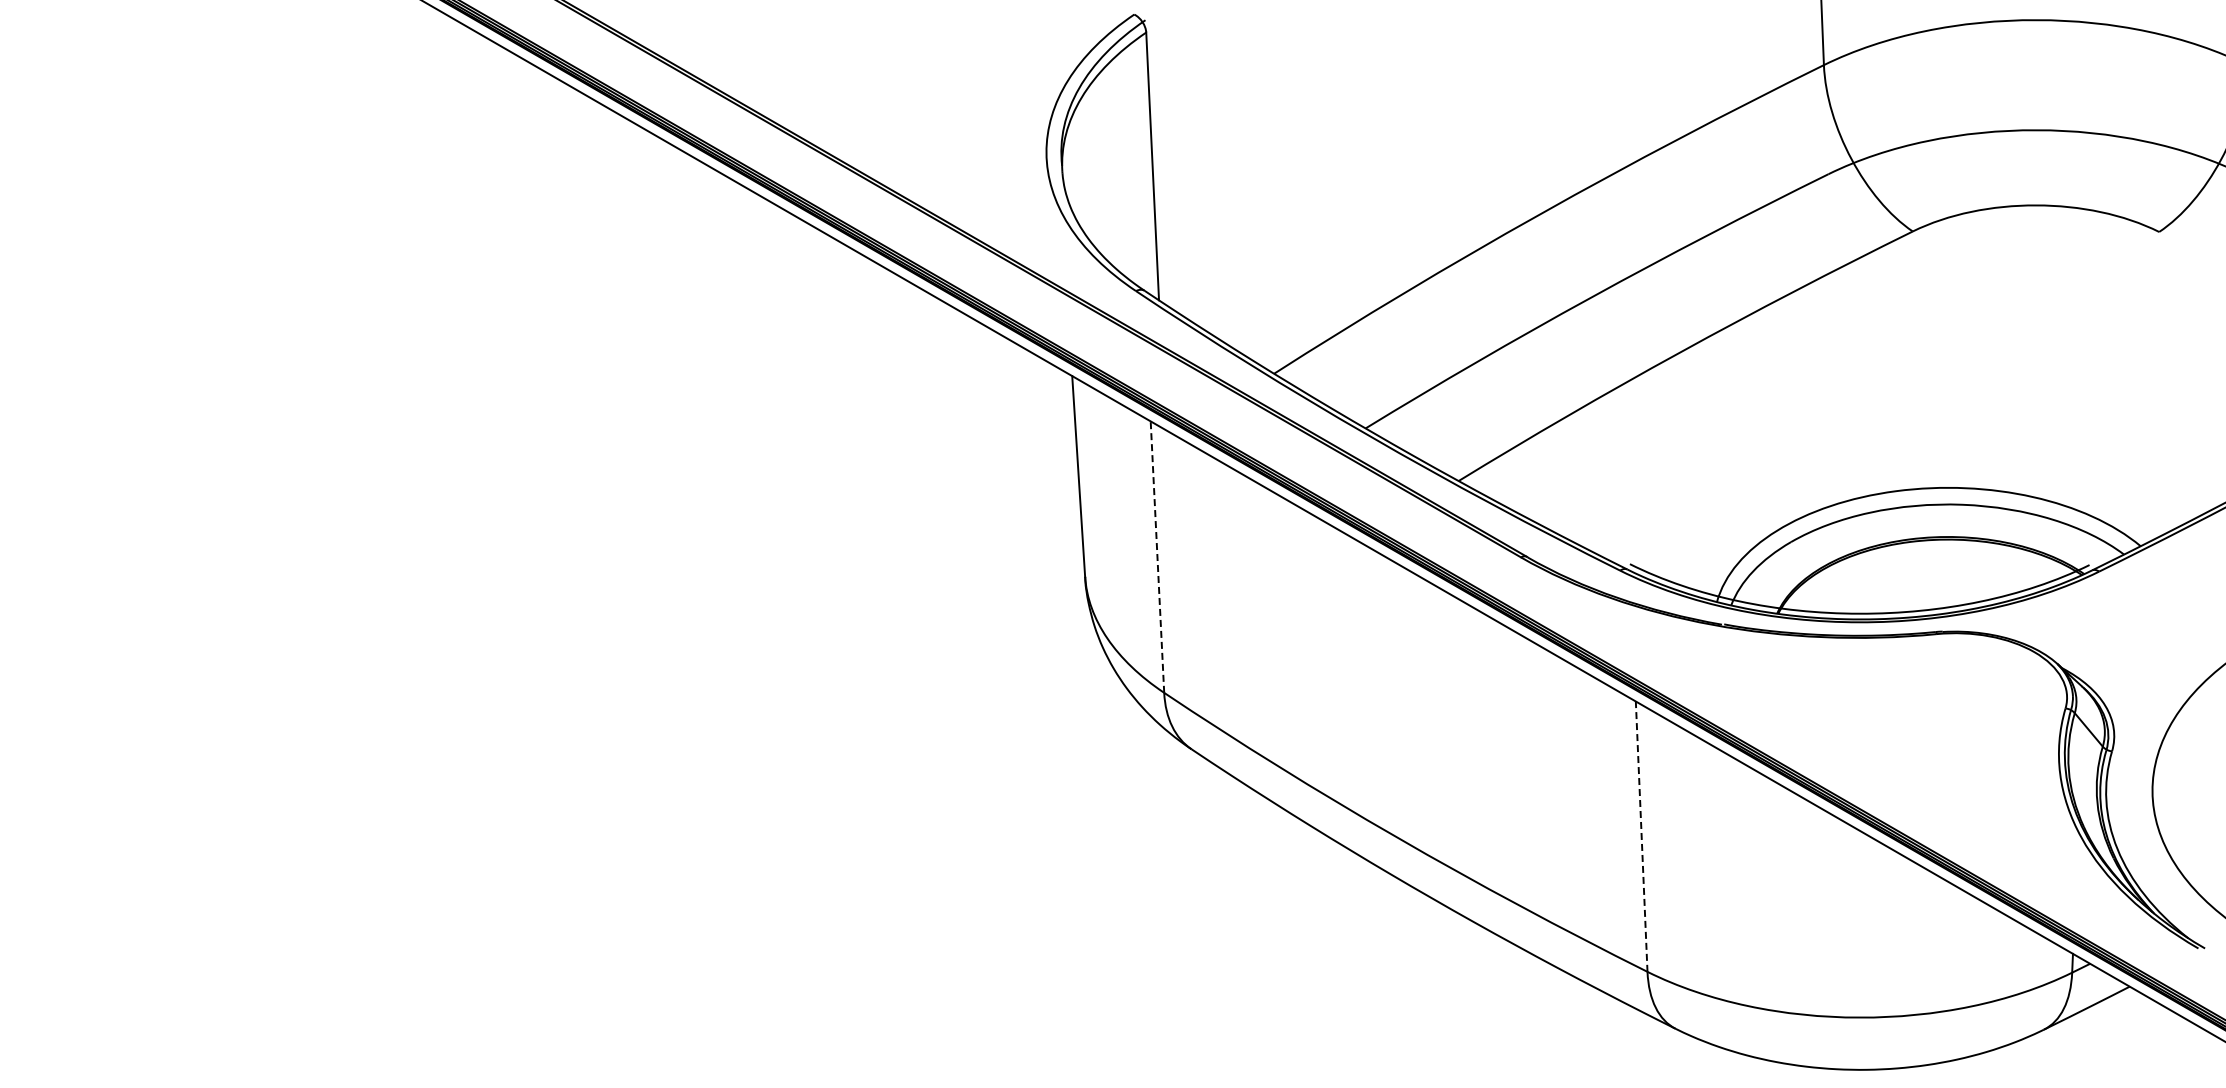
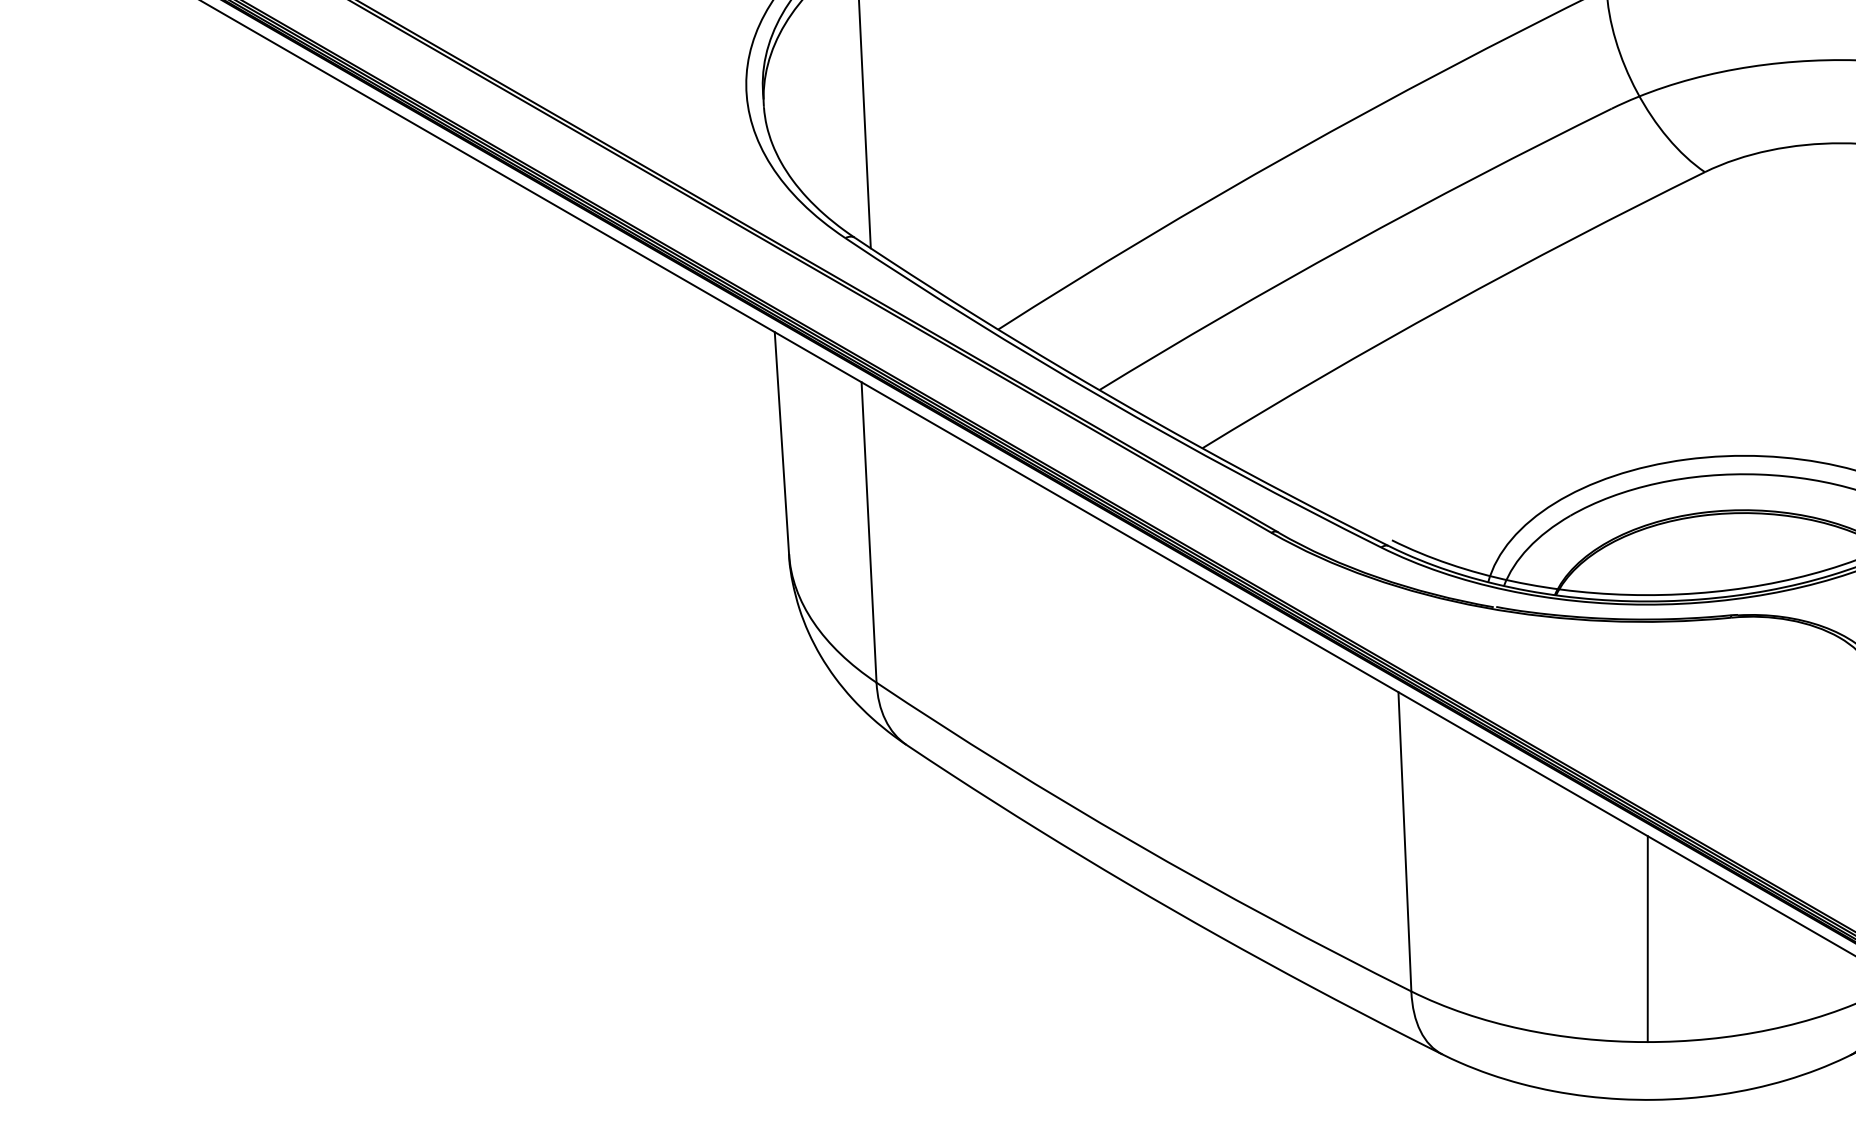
line: (1157, 557) -> (869, 532), dashed -> solid
line: (1641, 836) -> (1404, 841), dashed -> solid
line: (1861, 924) -> (1648, 939), added

